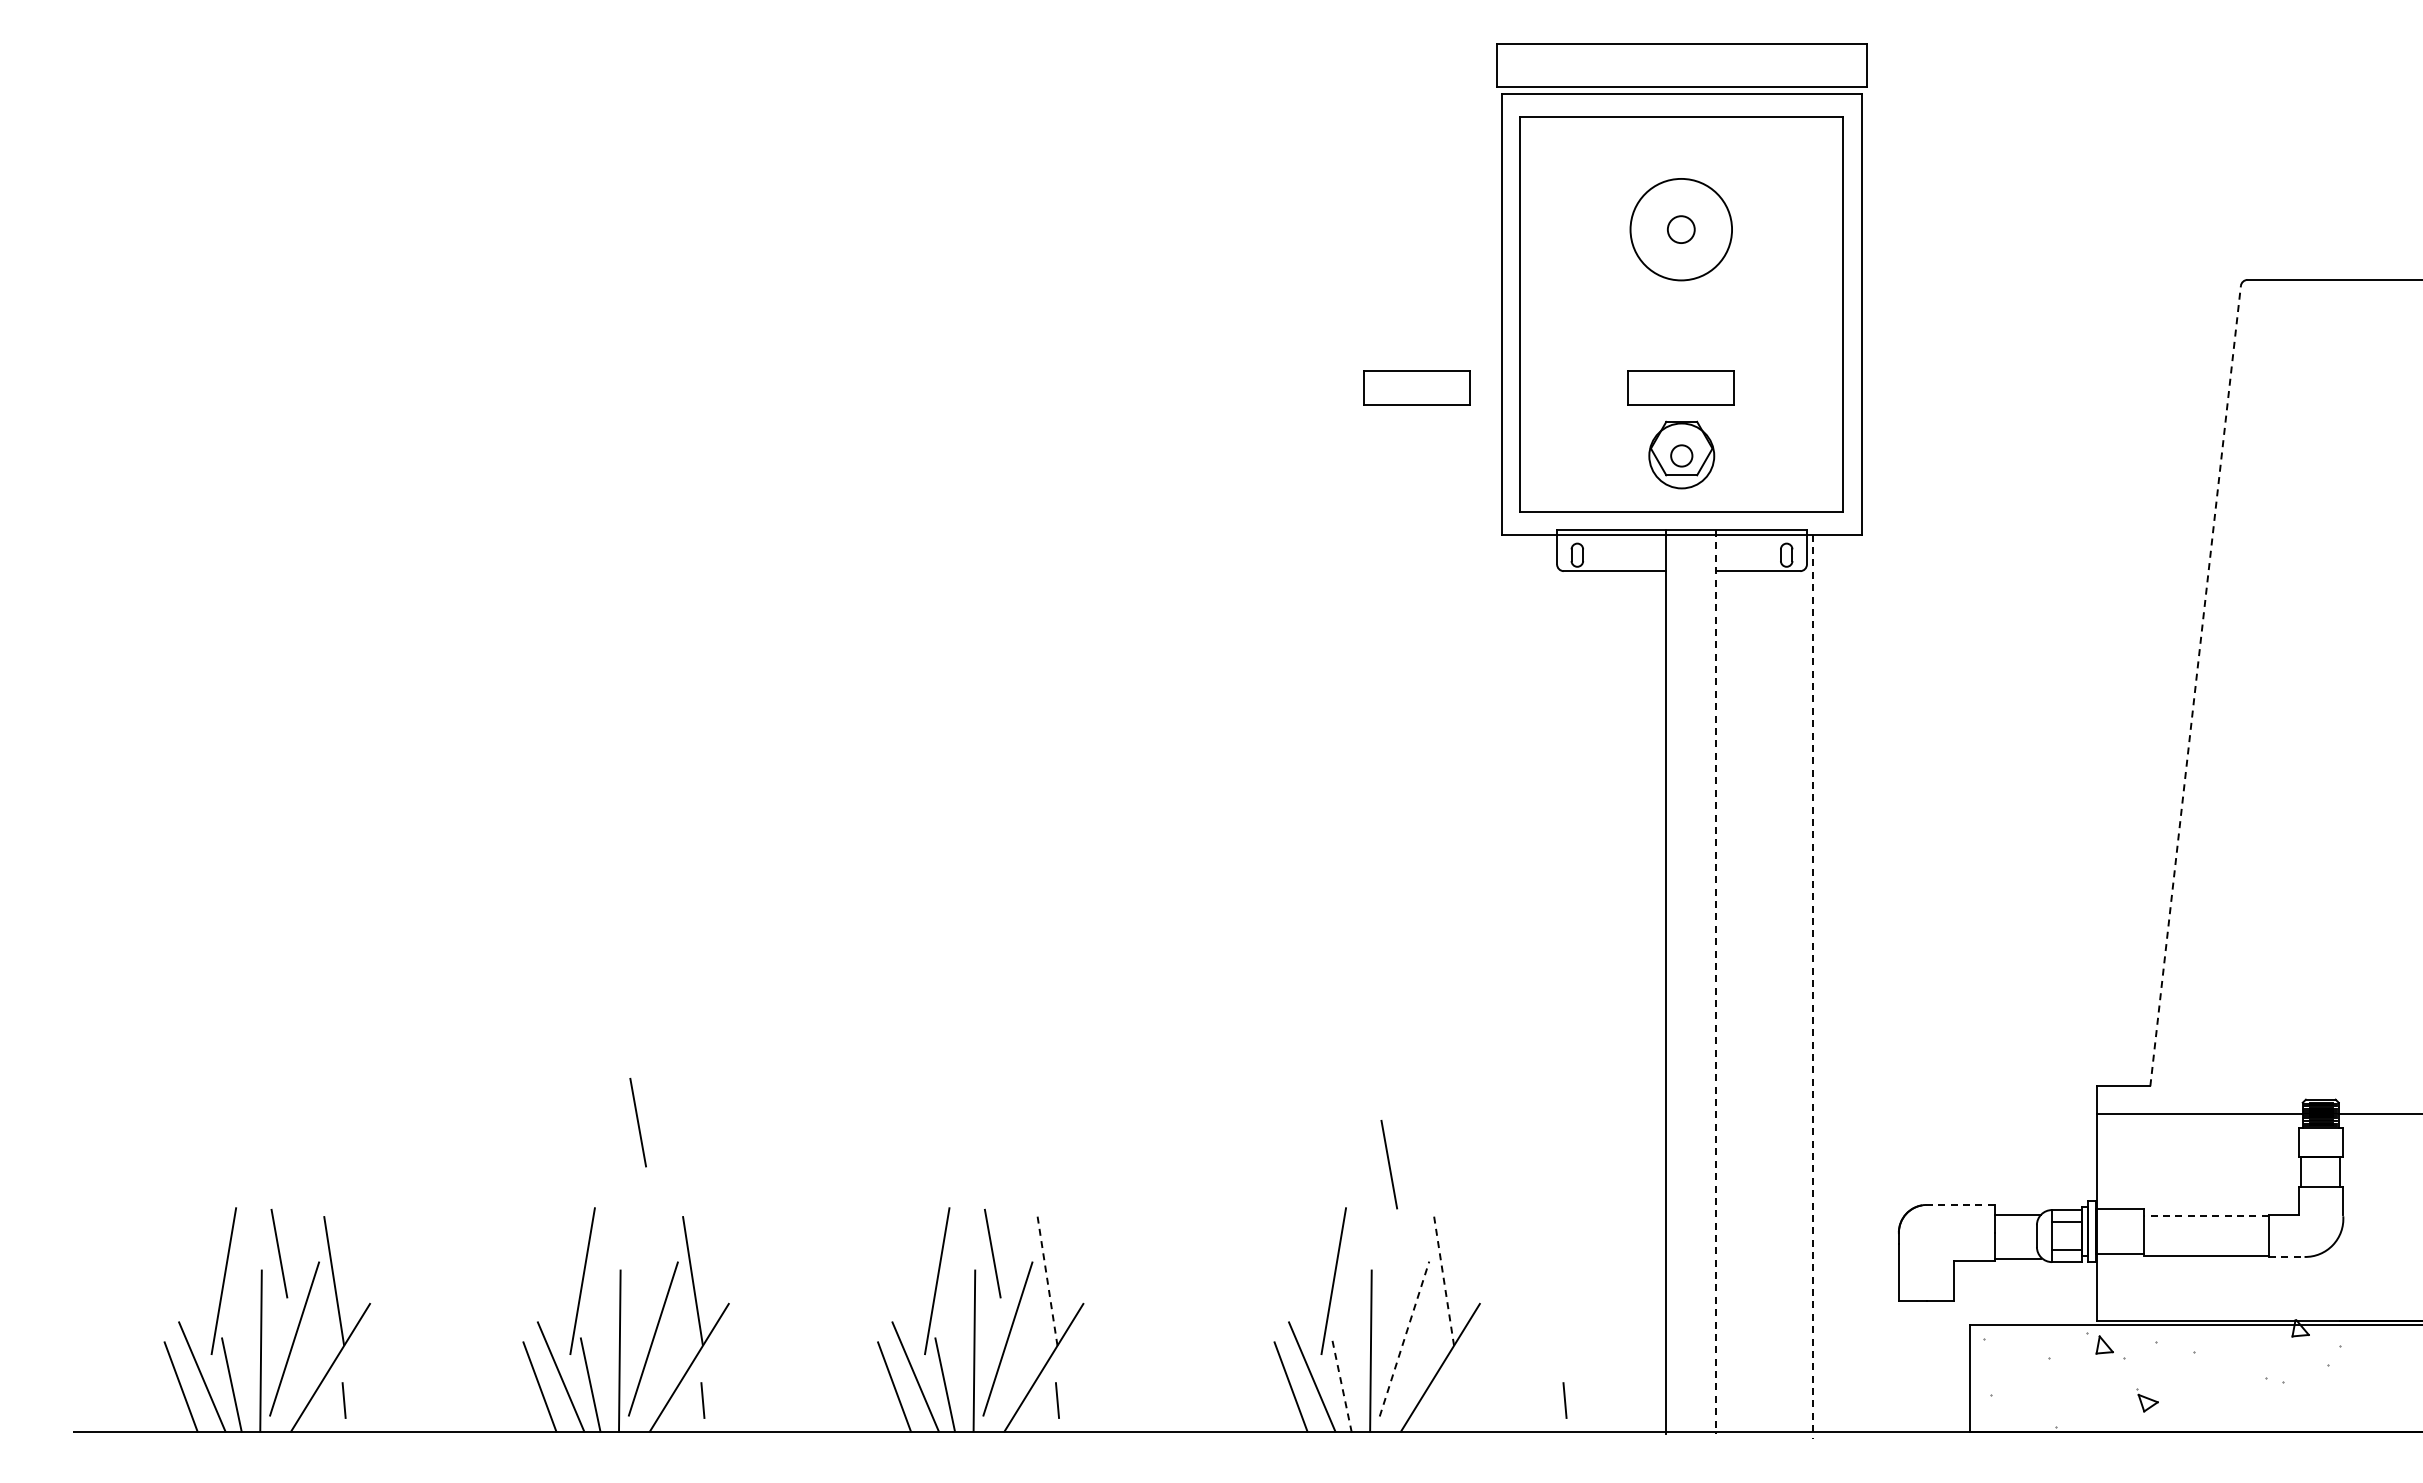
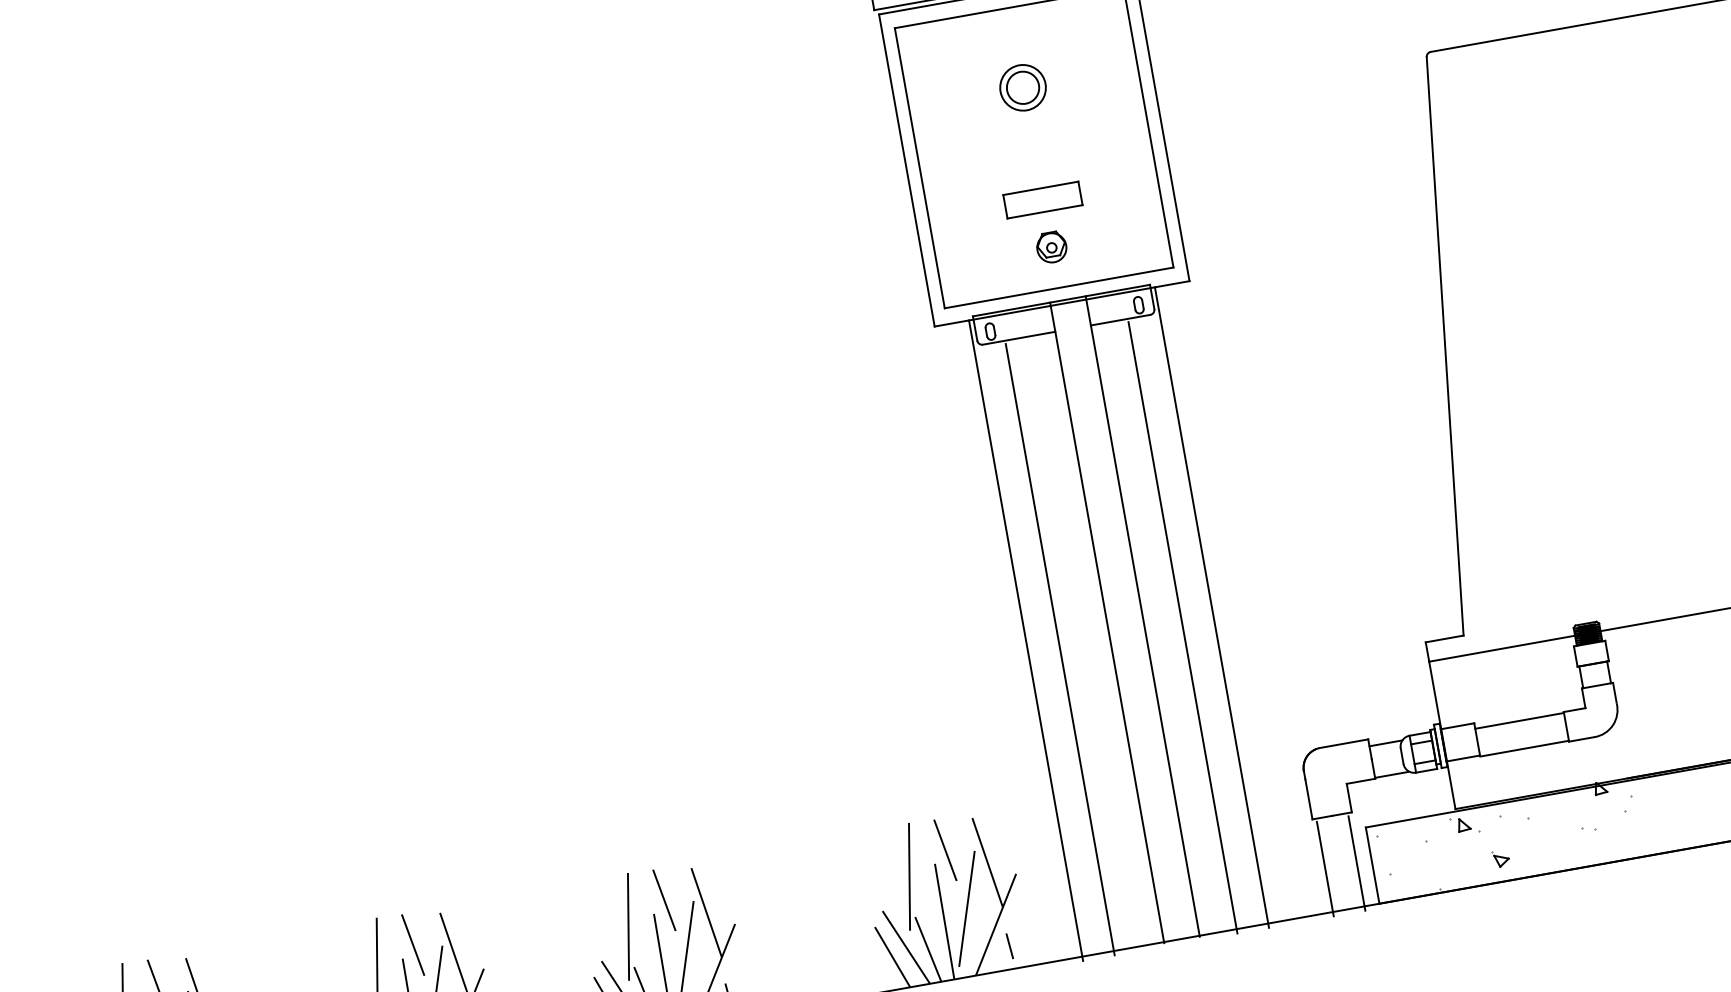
circle: (1680, 229) -> (1022, 87), size x1.67
circle: (1681, 229) -> (1023, 87), size x0.62
part: (1416, 387) -> (855, 233), removed
part: (1681, 454) -> (1051, 247), size x0.62
line: (2195, 686) -> (1445, 346), dashed -> solid
line: (1716, 981) -> (1142, 616), dashed -> solid
line: (1550, 986) -> (1025, 640), added
line: (1813, 986) -> (1212, 607), dashed -> solid
line: (1595, 1006) -> (1060, 649), added
line: (1768, 1006) -> (1182, 627), added
line: (637, 1122) -> (412, 945), moved
line: (1388, 1164) -> (944, 850), moved
line: (1959, 1204) -> (1343, 743), dashed -> solid
line: (2206, 1216) -> (1519, 720), dashed -> solid
line: (2286, 1256) -> (1581, 739), dashed -> solid
line: (1047, 1280) -> (706, 912), dashed -> solid
line: (1444, 1280) -> (987, 862), dashed -> solid
line: (1404, 1338) -> (966, 908), dashed -> solid
line: (1904, 1371) -> (1325, 868), added
line: (1948, 1371) -> (1356, 863), added
line: (1341, 1384) -> (928, 949), dashed -> solid
line: (1564, 1400) -> (1009, 946), moved

